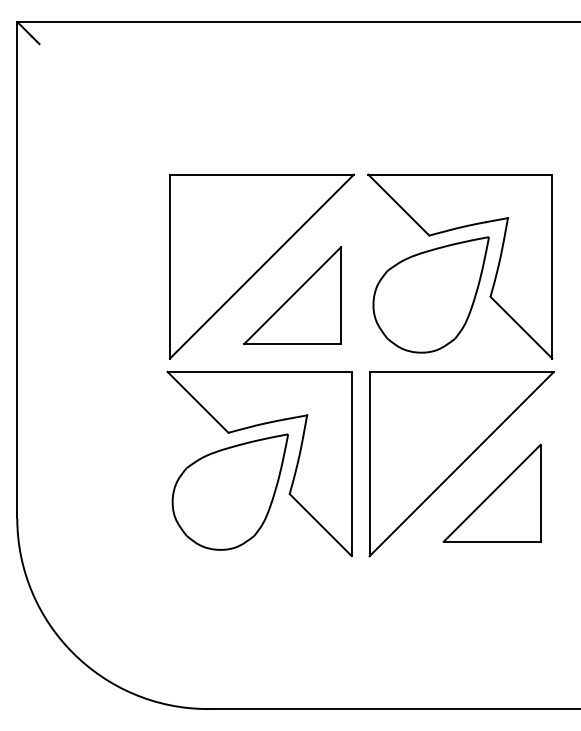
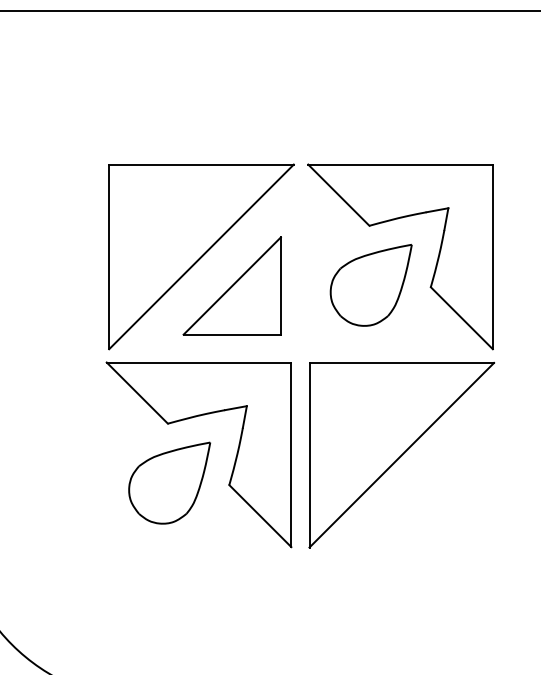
part: (430, 294) -> (370, 284), size x0.7
part: (229, 491) -> (168, 482), size x0.7
part: (491, 492) -> (431, 483), removed

